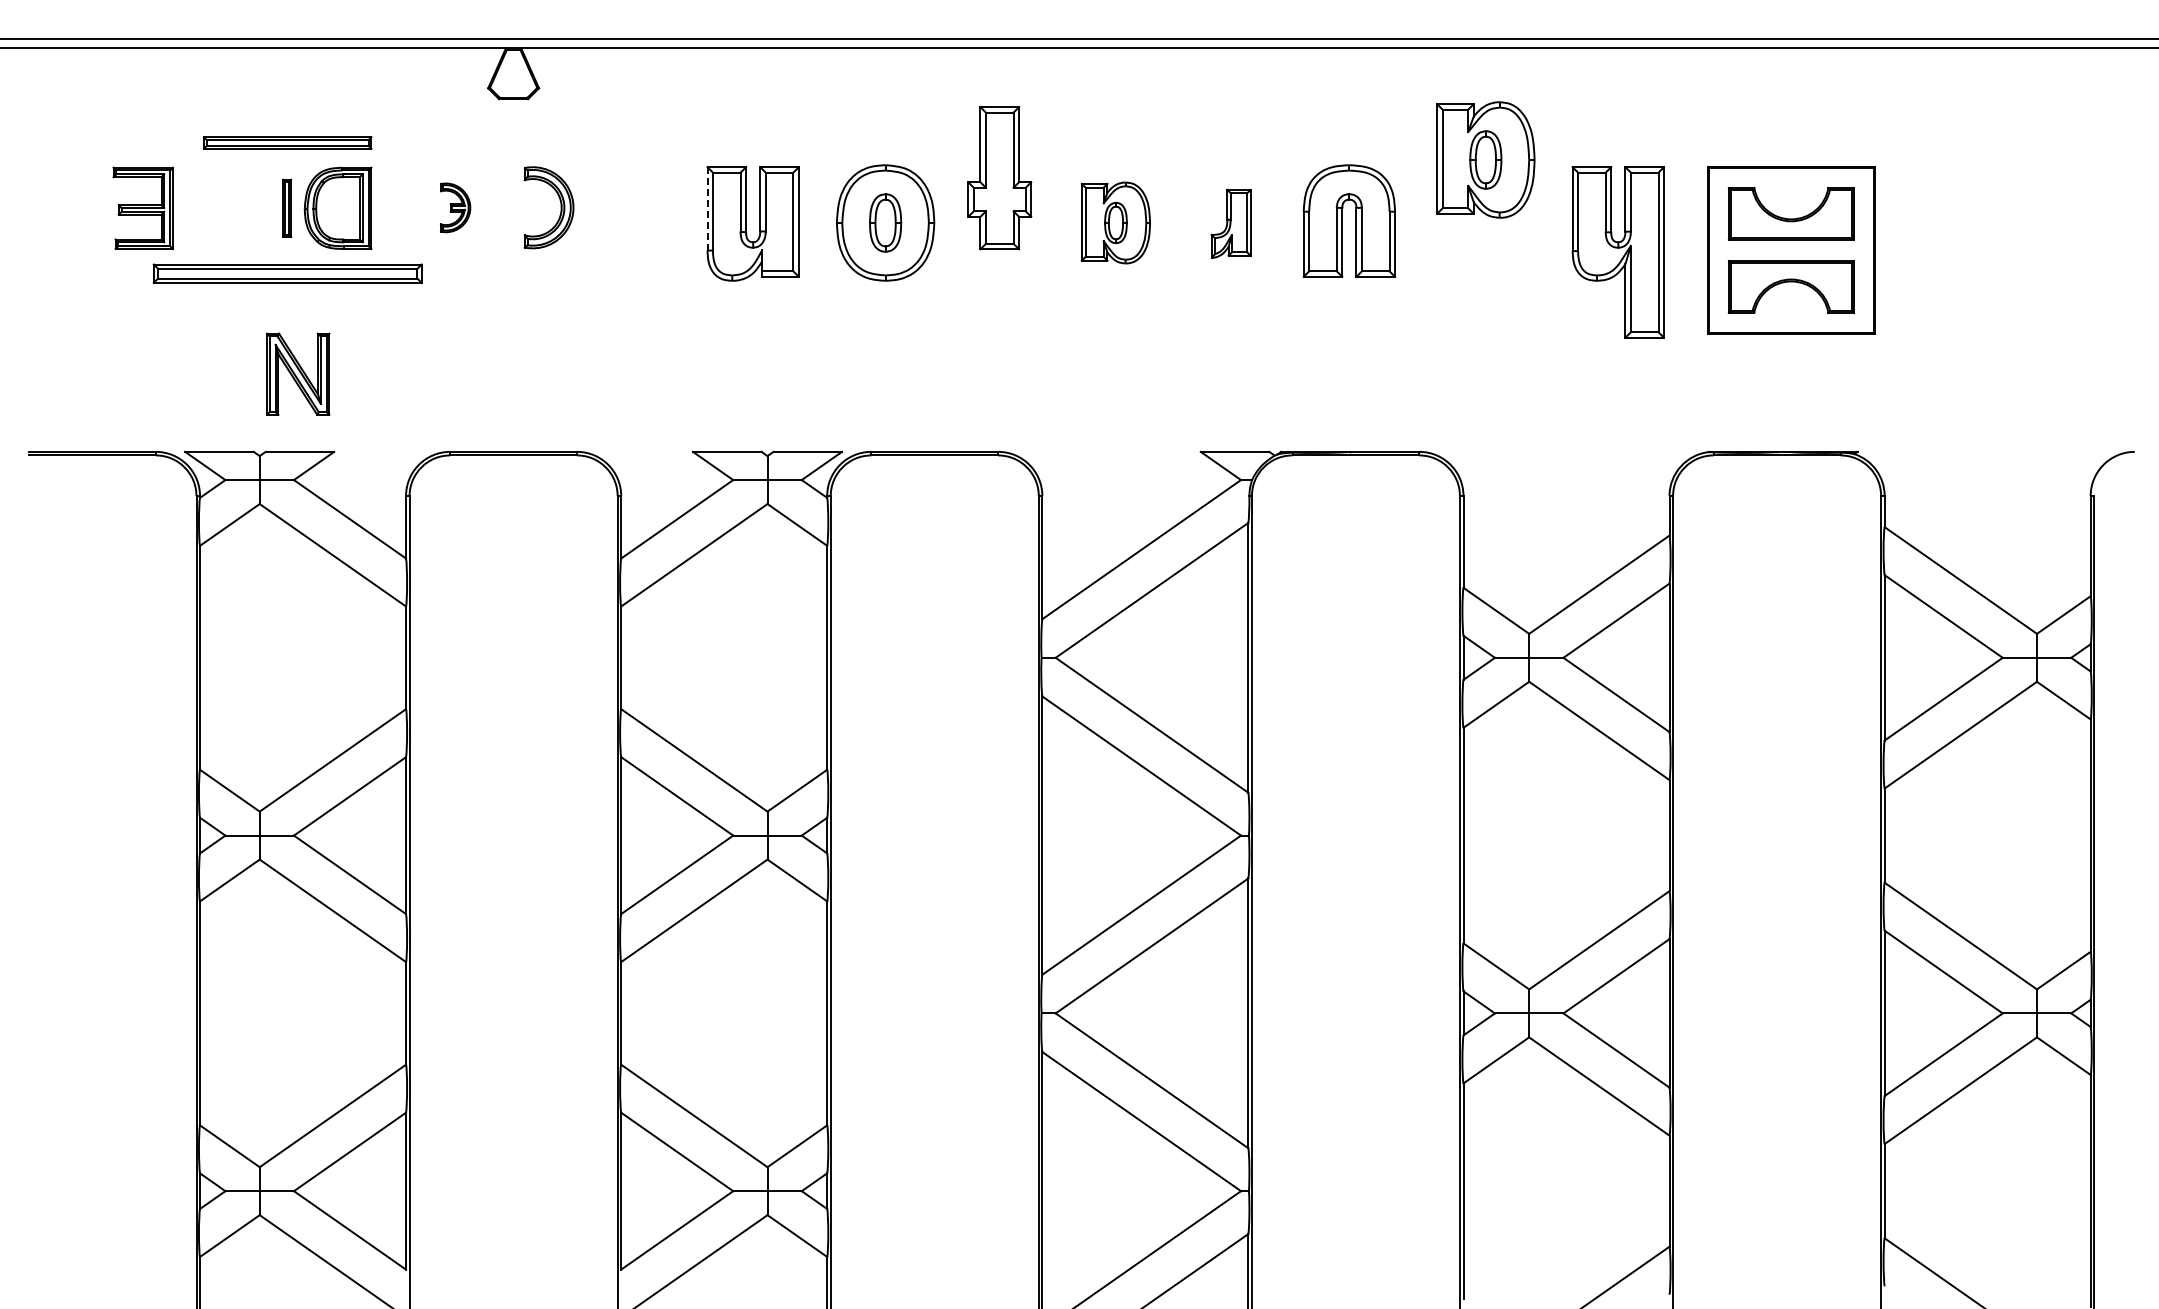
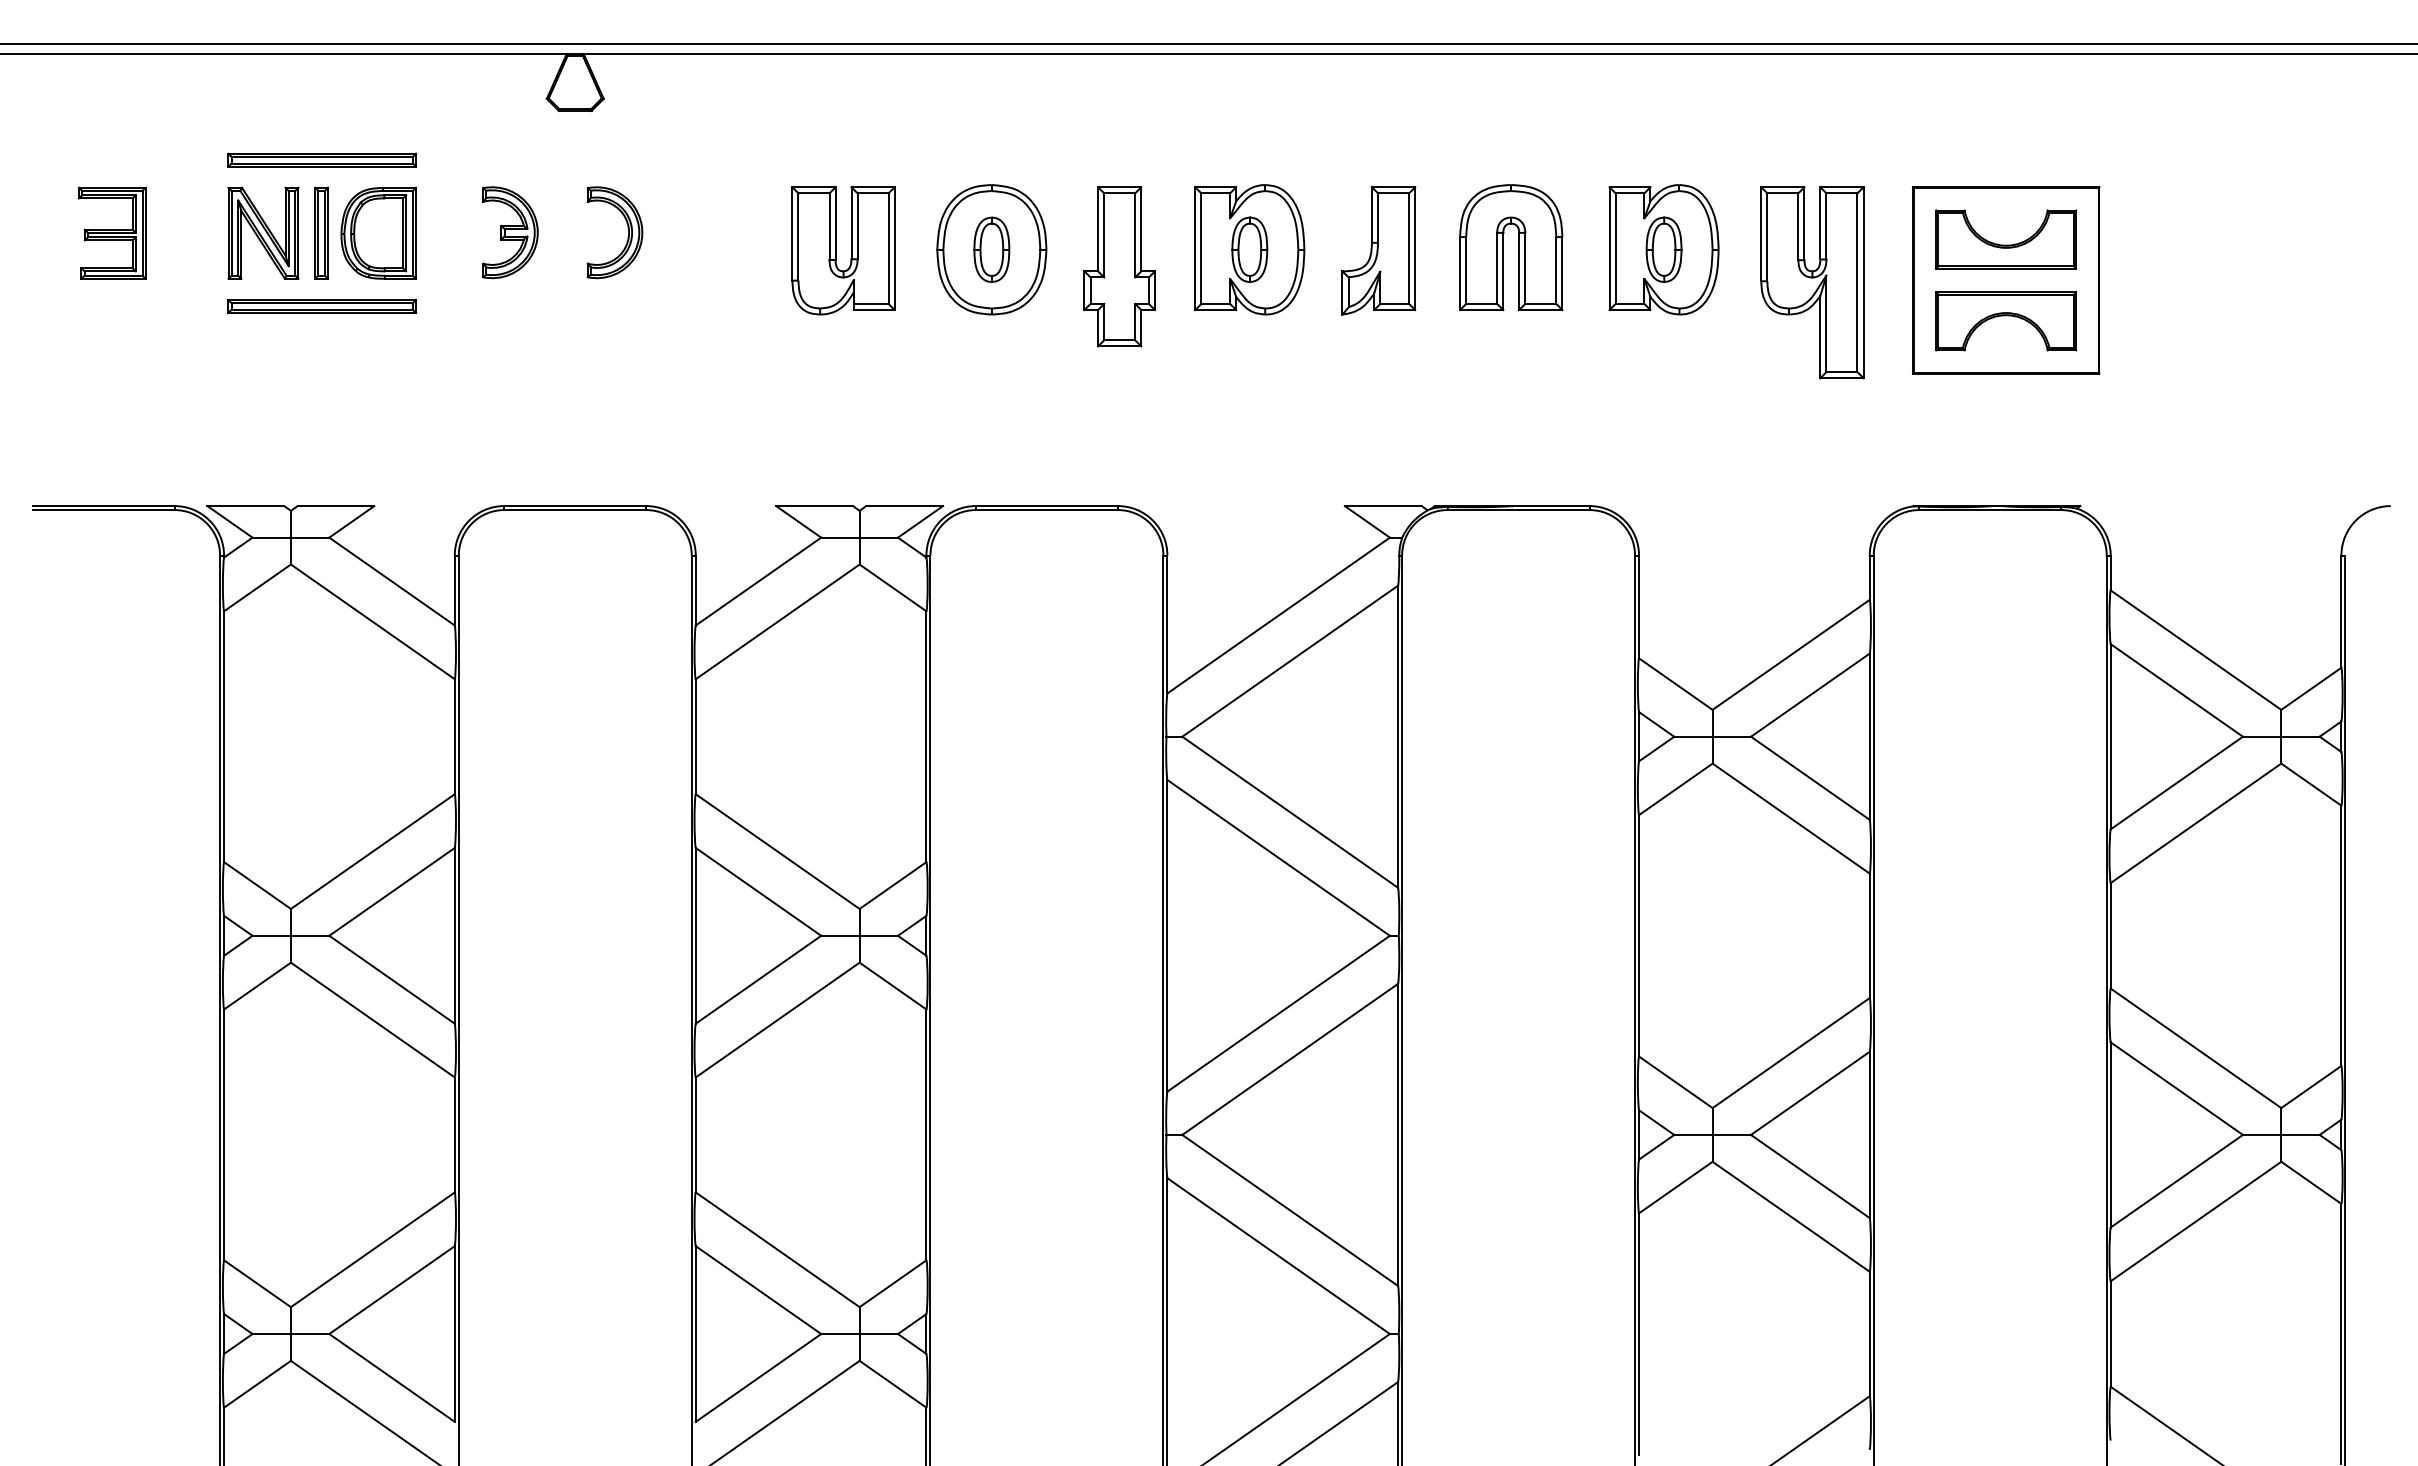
part: (1485, 159) -> (1663, 249), moved
part: (999, 178) -> (1119, 267), moved
part: (142, 207) -> (111, 232), moved
part: (286, 207) -> (320, 232), size x1.43
part: (455, 207) -> (510, 232), size x1.67
line: (707, 208) -> (792, 233), dashed -> solid
part: (1115, 222) -> (1249, 249), size x1.43
part: (1230, 223) -> (1378, 250), size x1.67
part: (287, 273) -> (322, 306), size x0.62
part: (297, 374) -> (262, 233), moved

